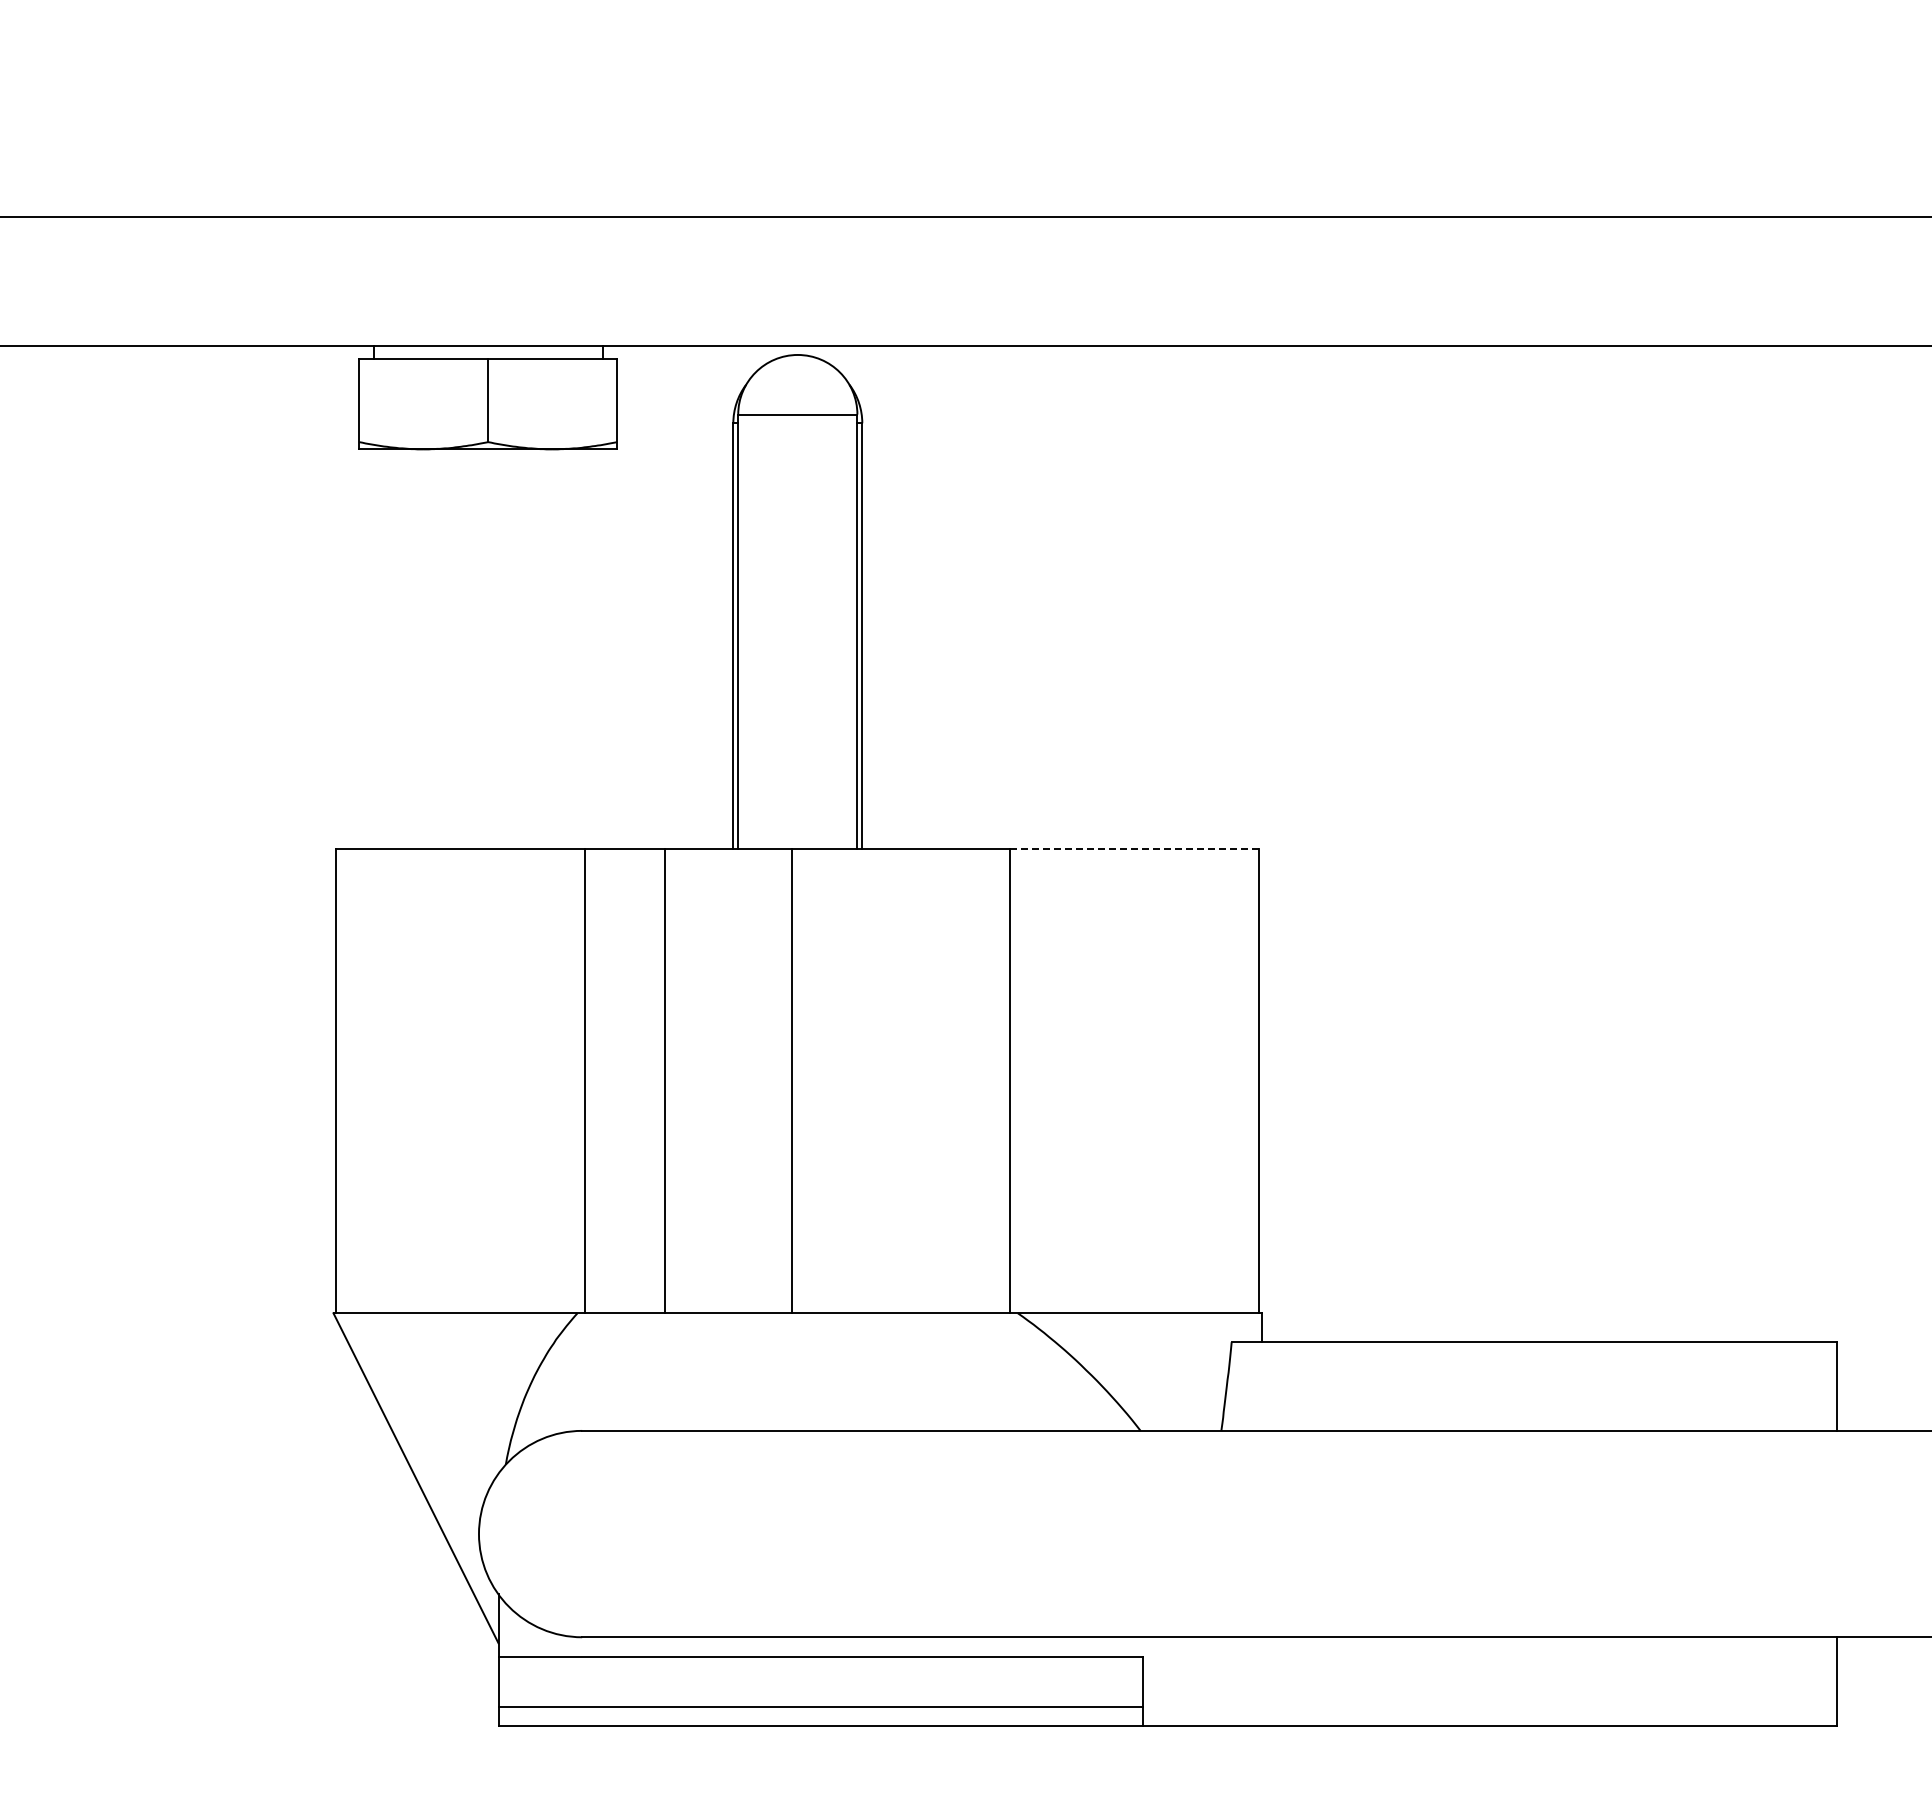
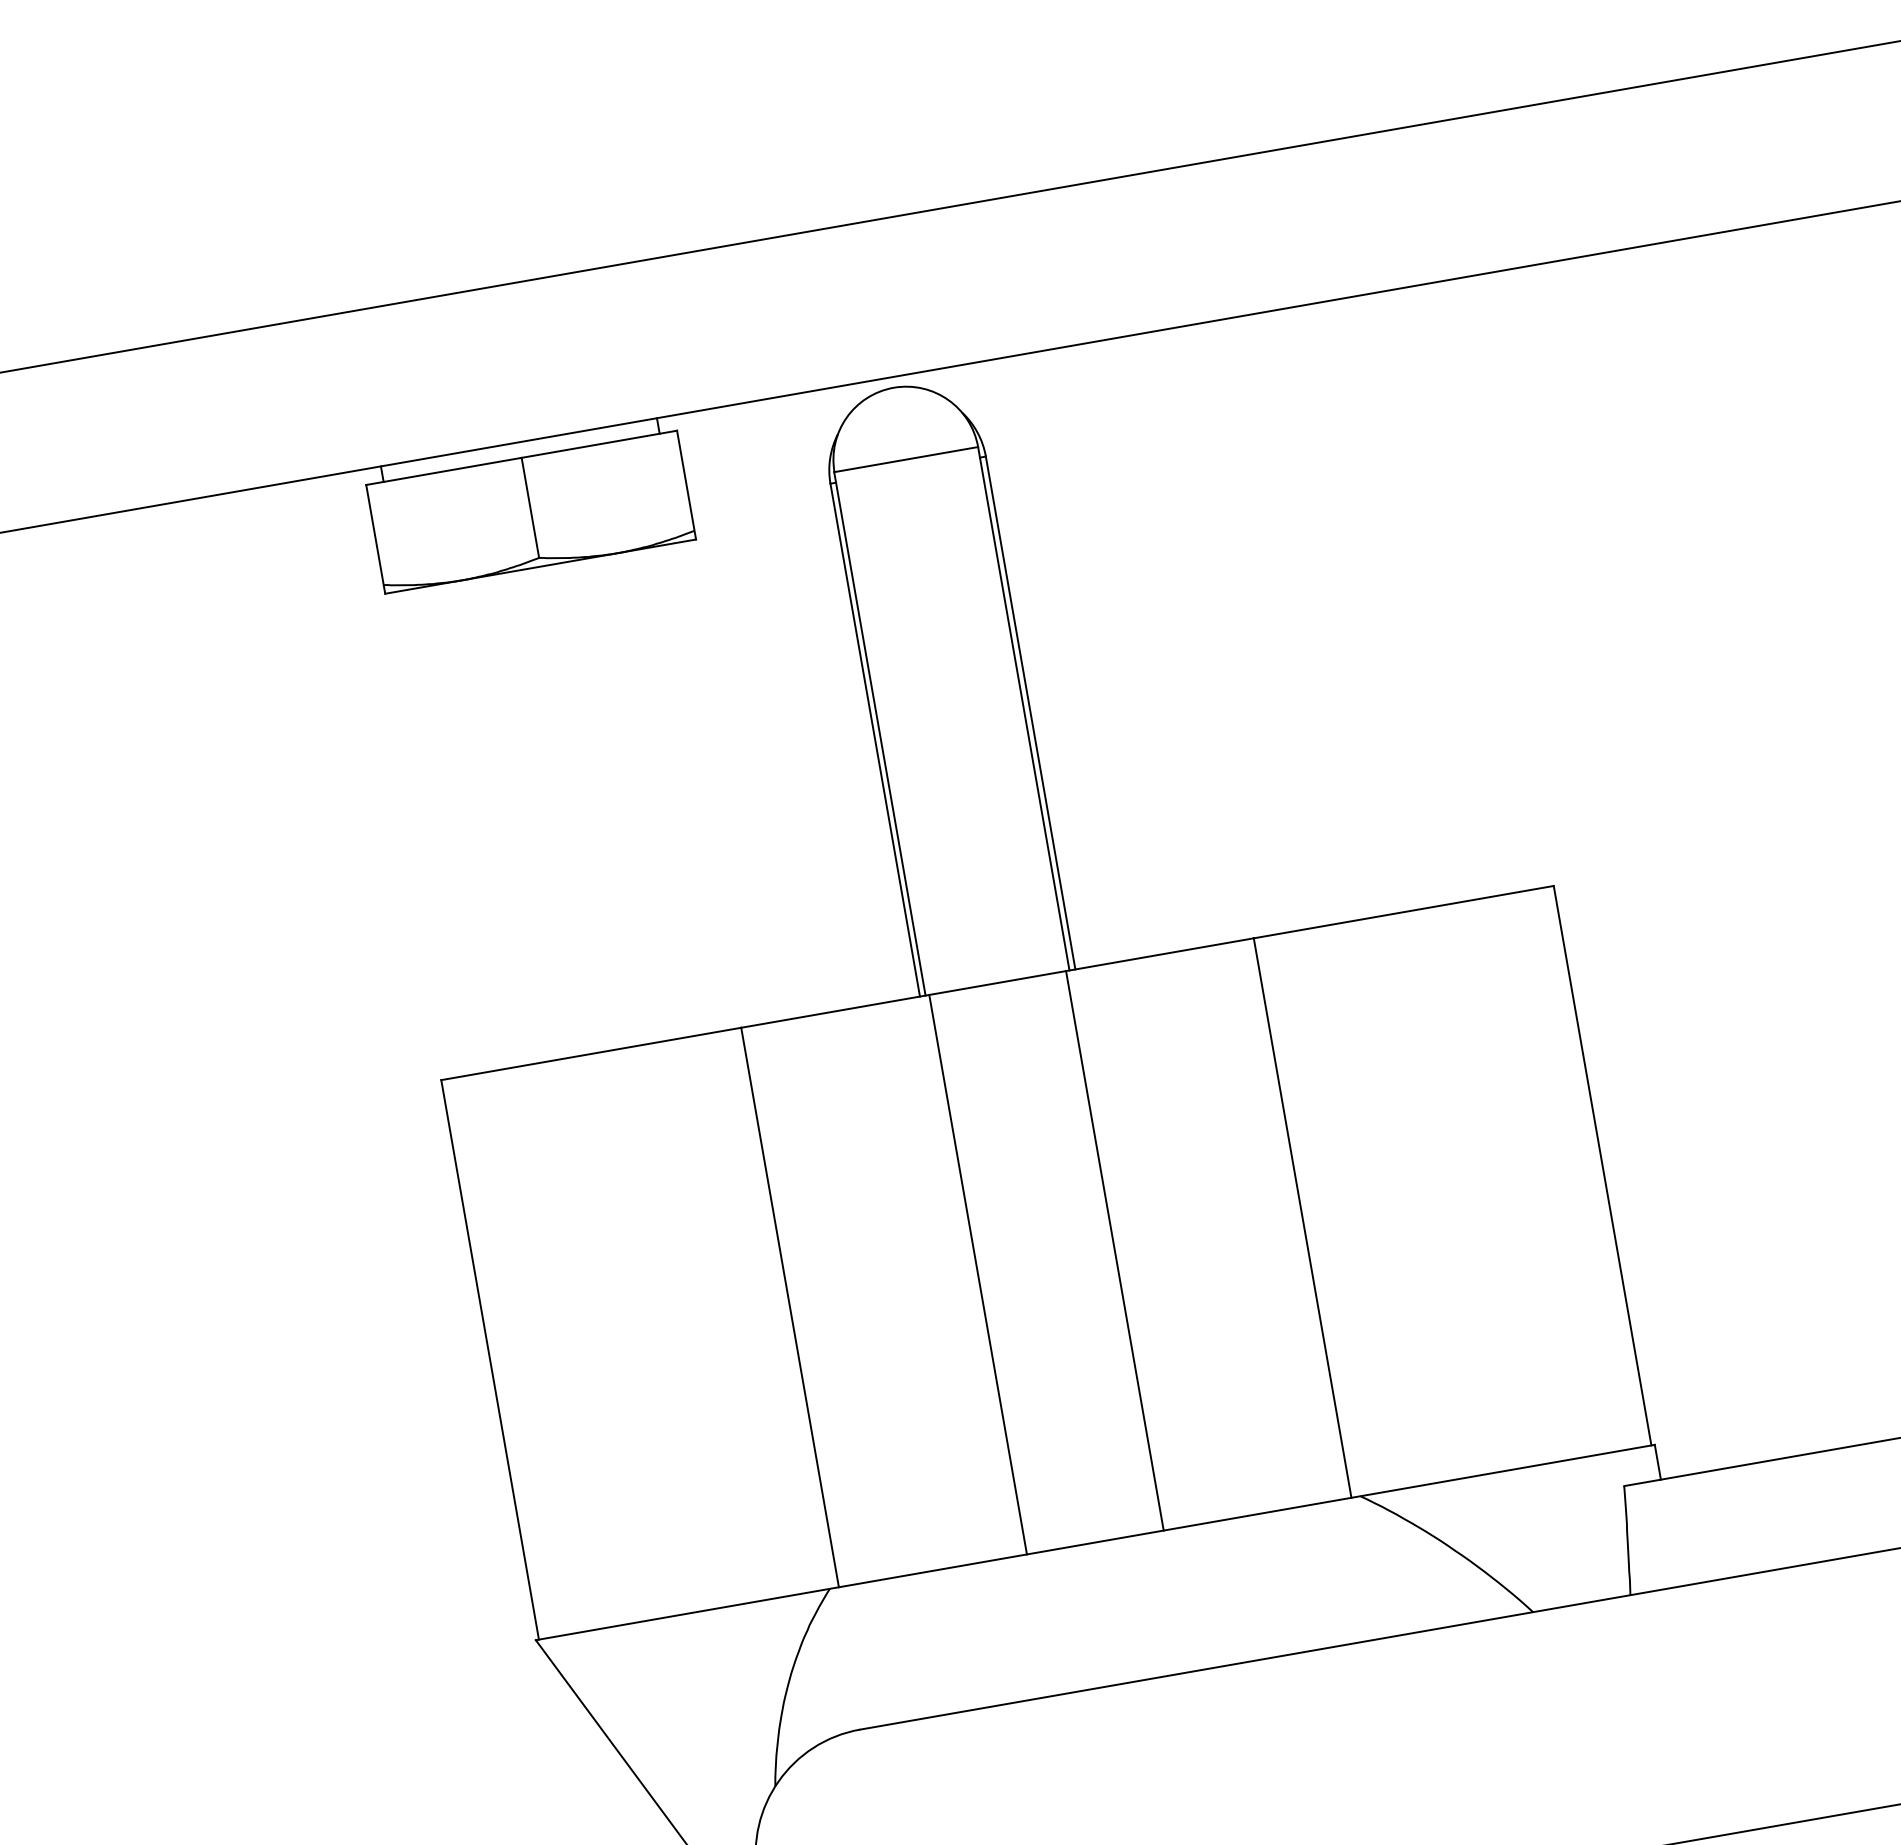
line: (1135, 848) -> (1404, 911), dashed -> solid
line: (665, 1080) -> (978, 1273), moved
line: (791, 1080) -> (1114, 1250), moved

